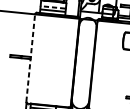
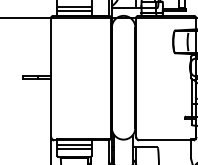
line: (53, 7) -> (74, 6), dashed -> solid
line: (30, 57) -> (50, 77), dashed -> solid

